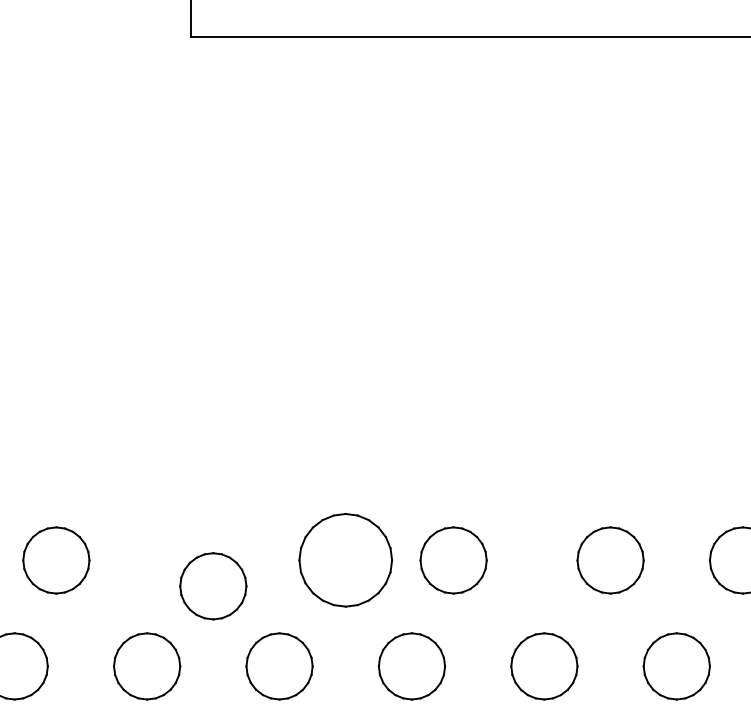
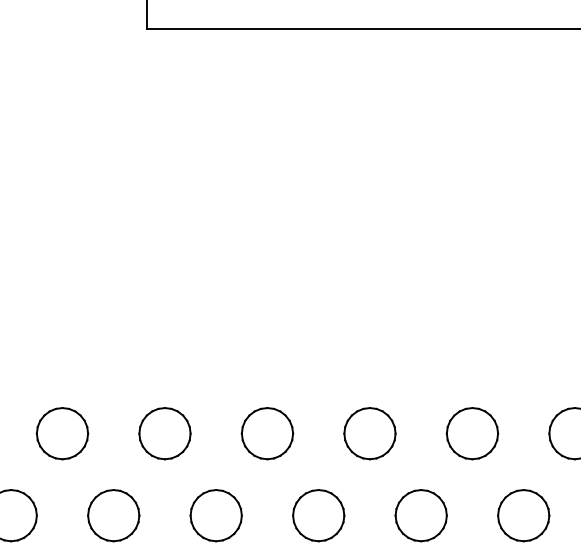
part: (56, 560) -> (62, 433), moved
part: (345, 560) -> (267, 433), size x0.71
part: (453, 560) -> (369, 433), moved
part: (212, 586) -> (164, 433), moved

